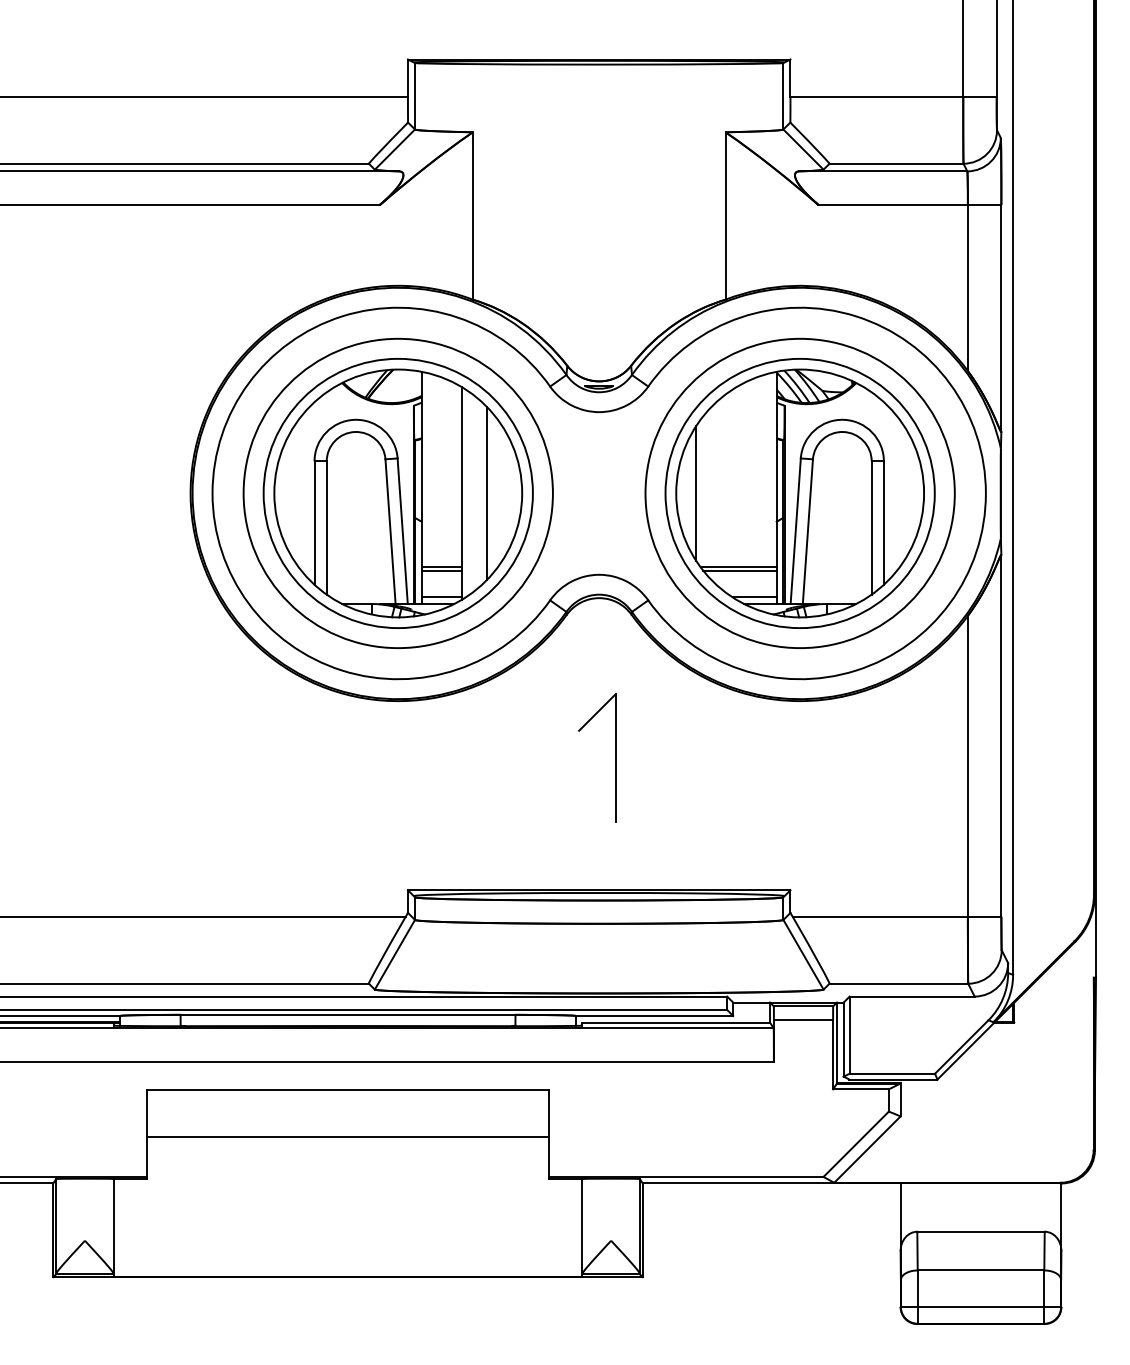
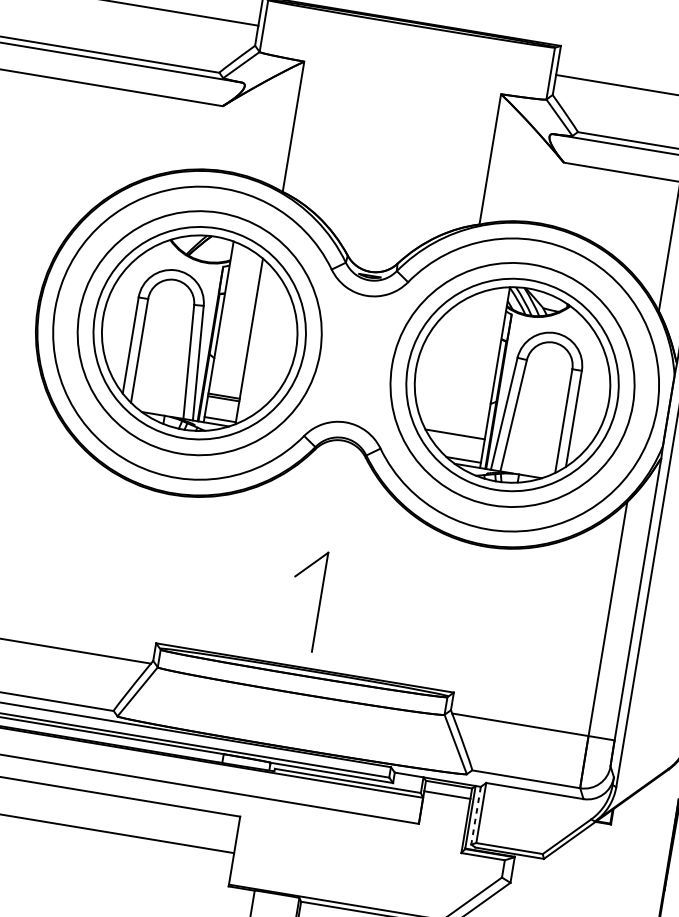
line: (486, 493) -> (268, 344), removed
line: (696, 493) -> (431, 371), removed
line: (739, 570) -> (455, 437), removed
part: (615, 757) -> (320, 601), moved
line: (843, 1040) -> (475, 816), solid -> dashed

